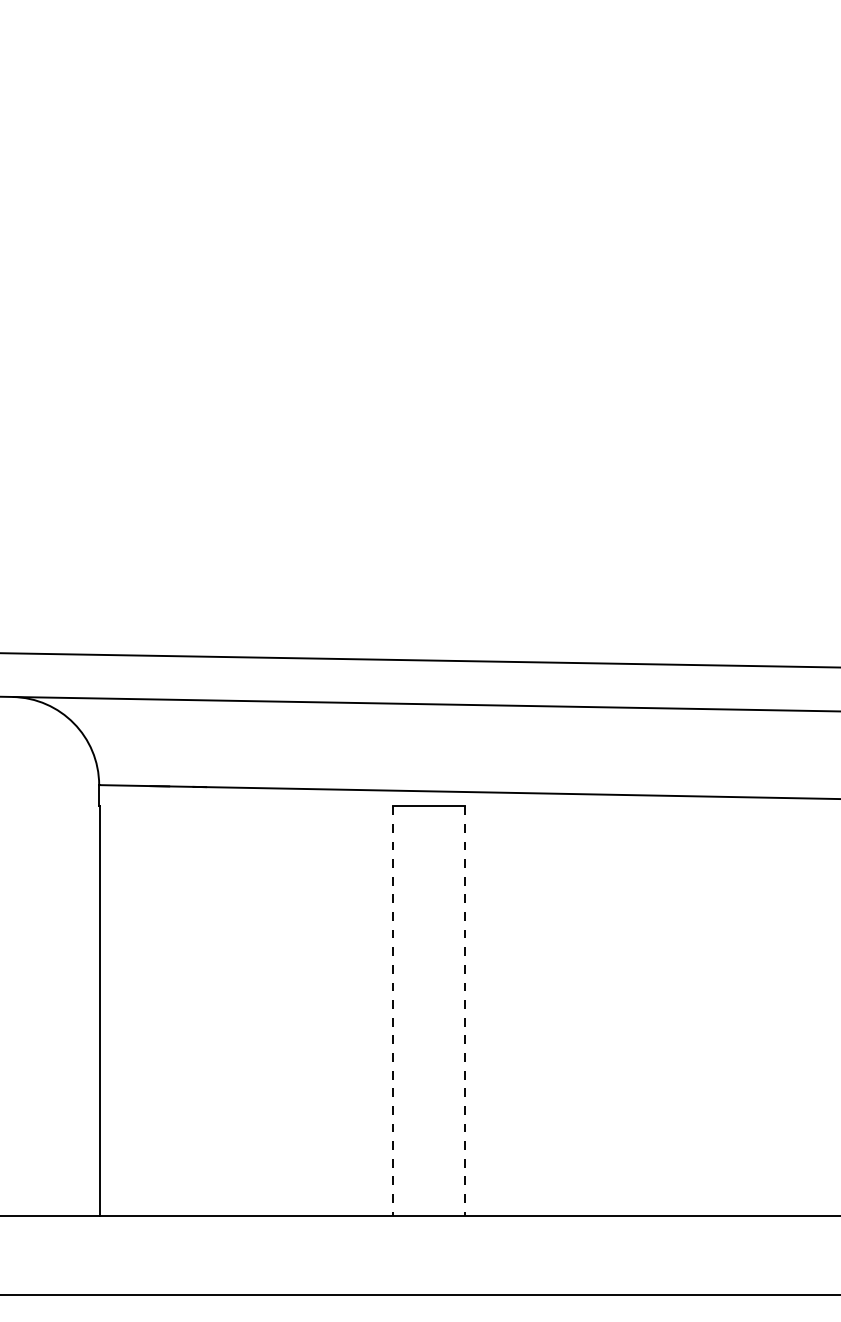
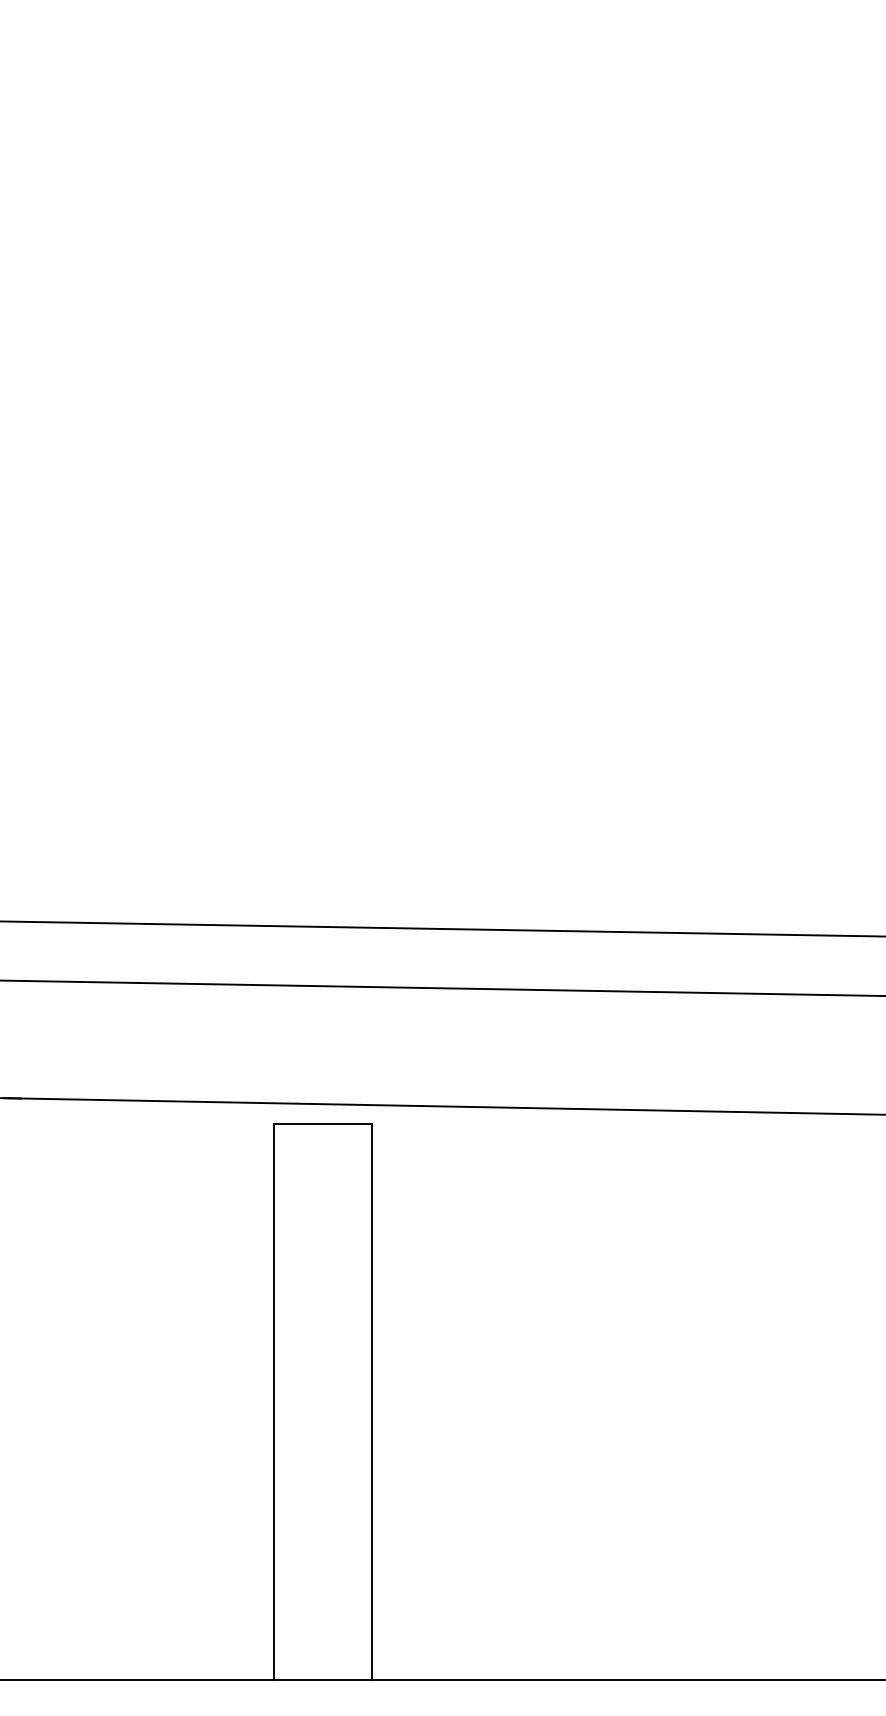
line: (393, 1011) -> (274, 1402), dashed -> solid
line: (464, 1011) -> (370, 1402), dashed -> solid

